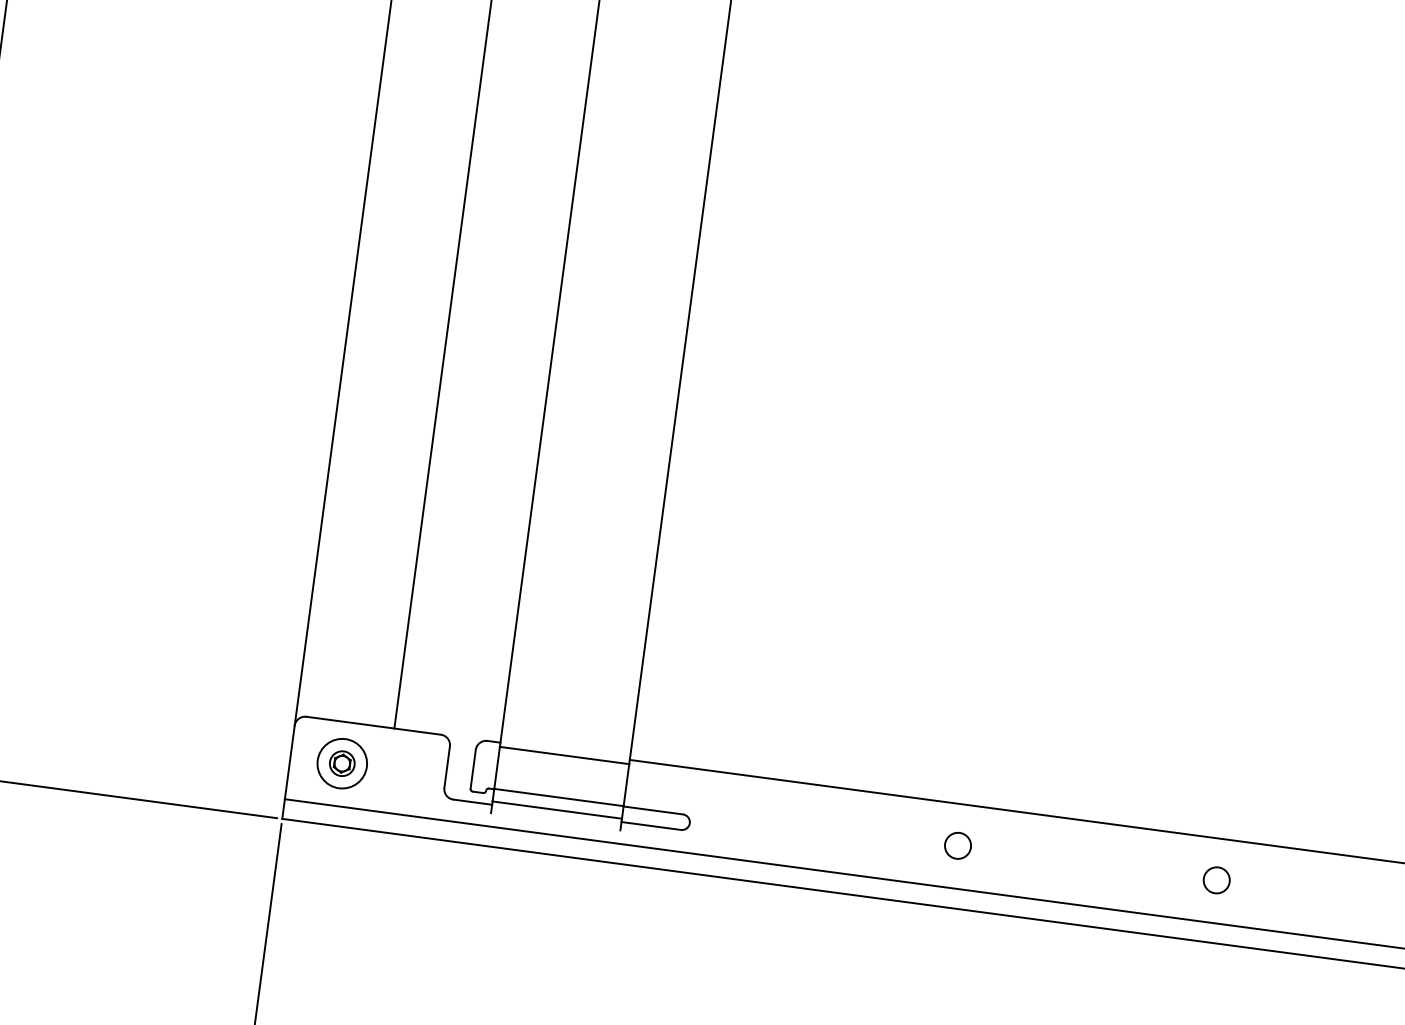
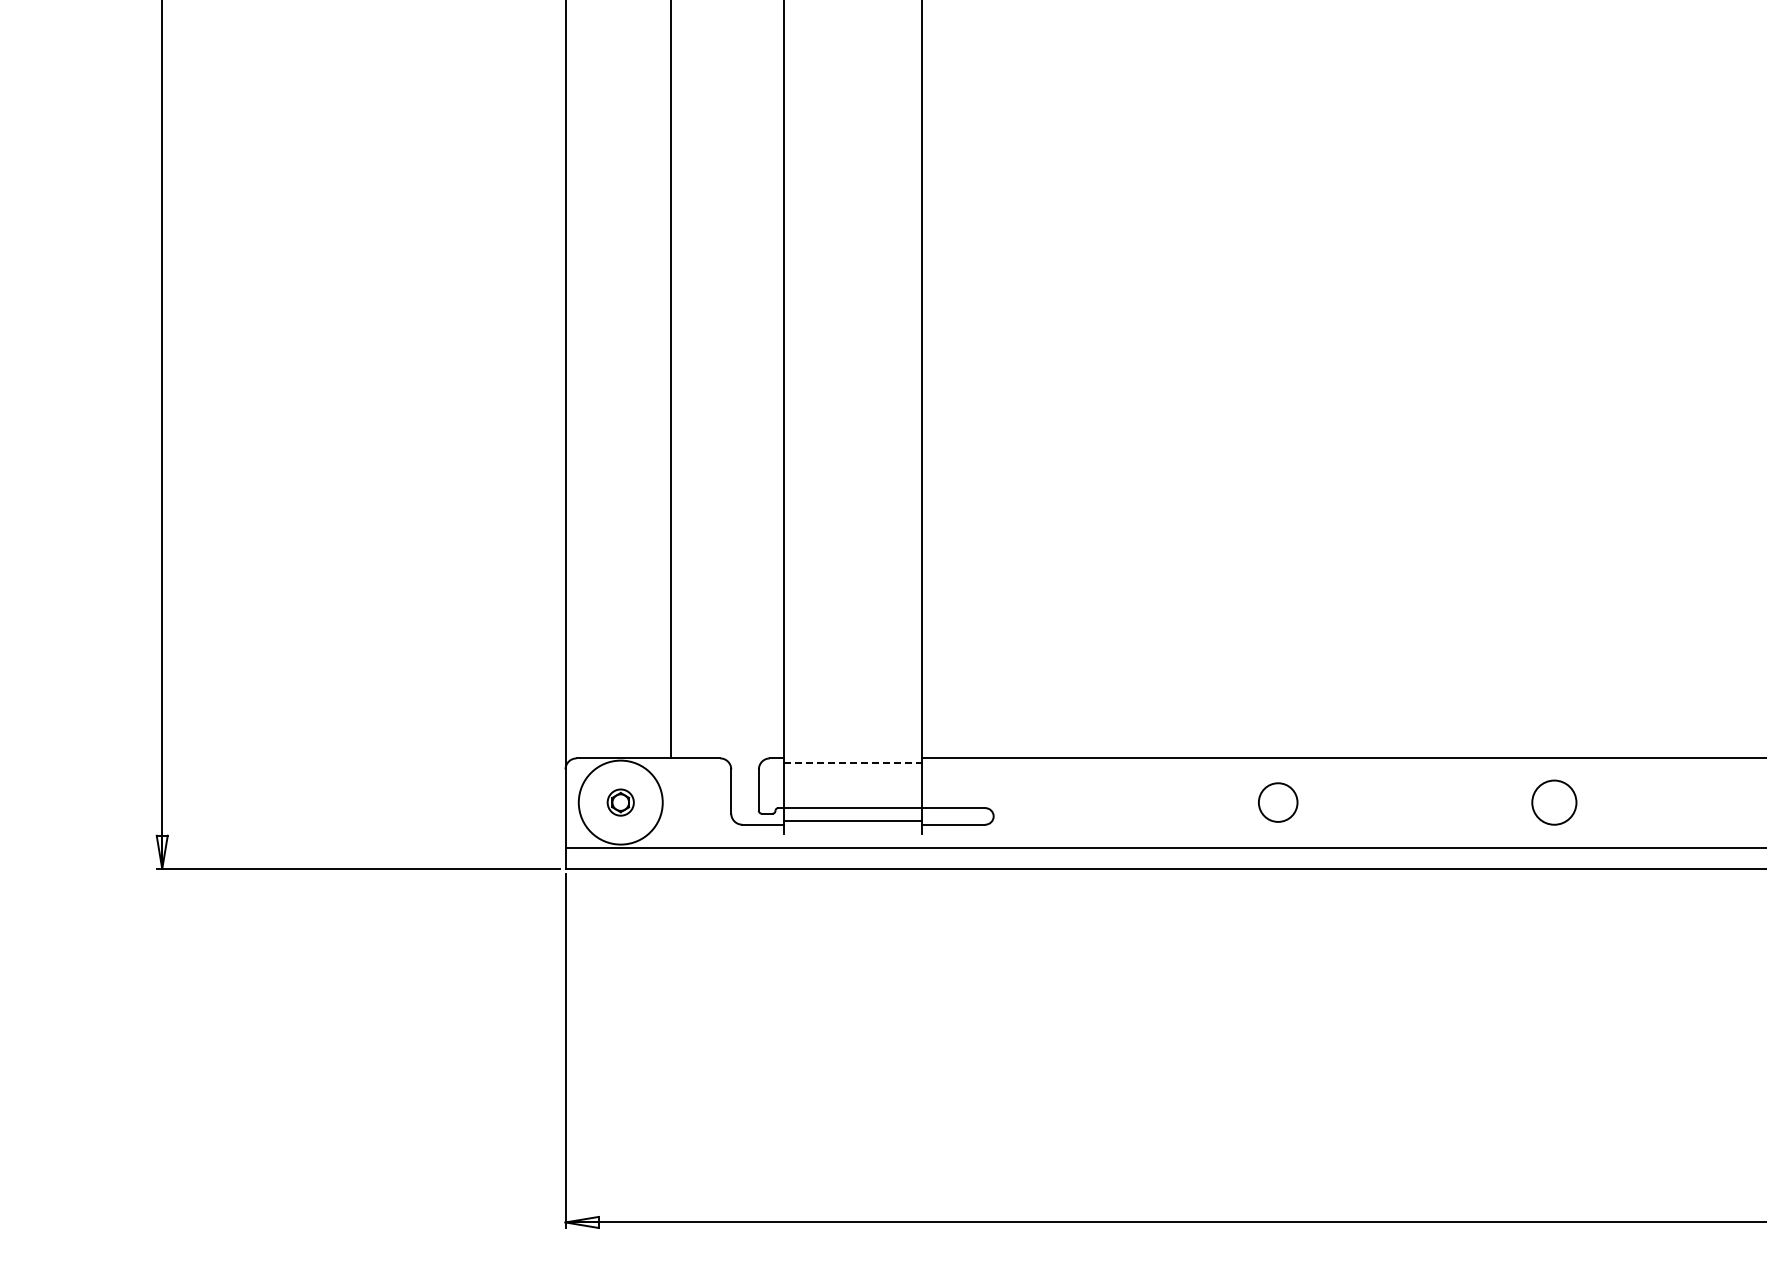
line: (565, 755) -> (853, 762), solid -> dashed
circle: (342, 763) -> (620, 802), size x1.6
circle: (958, 845) -> (1278, 802), size x1.4
circle: (1216, 880) -> (1554, 802), size x1.6

